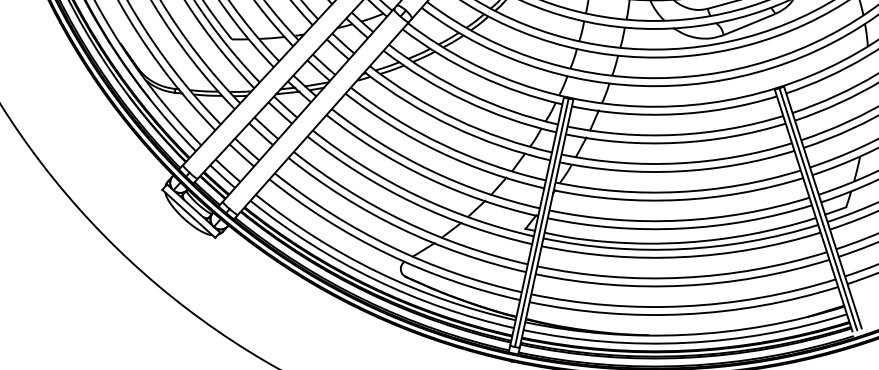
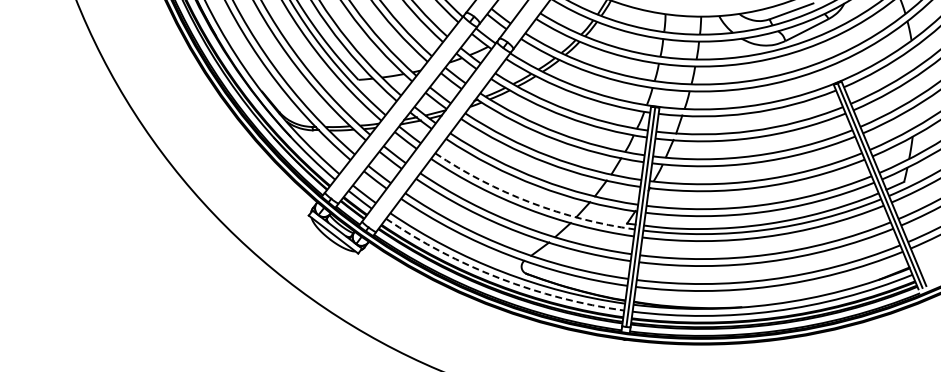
arc: (417, 195) -> (530, 202), solid -> dashed
arc: (374, 279) -> (499, 278), solid -> dashed

